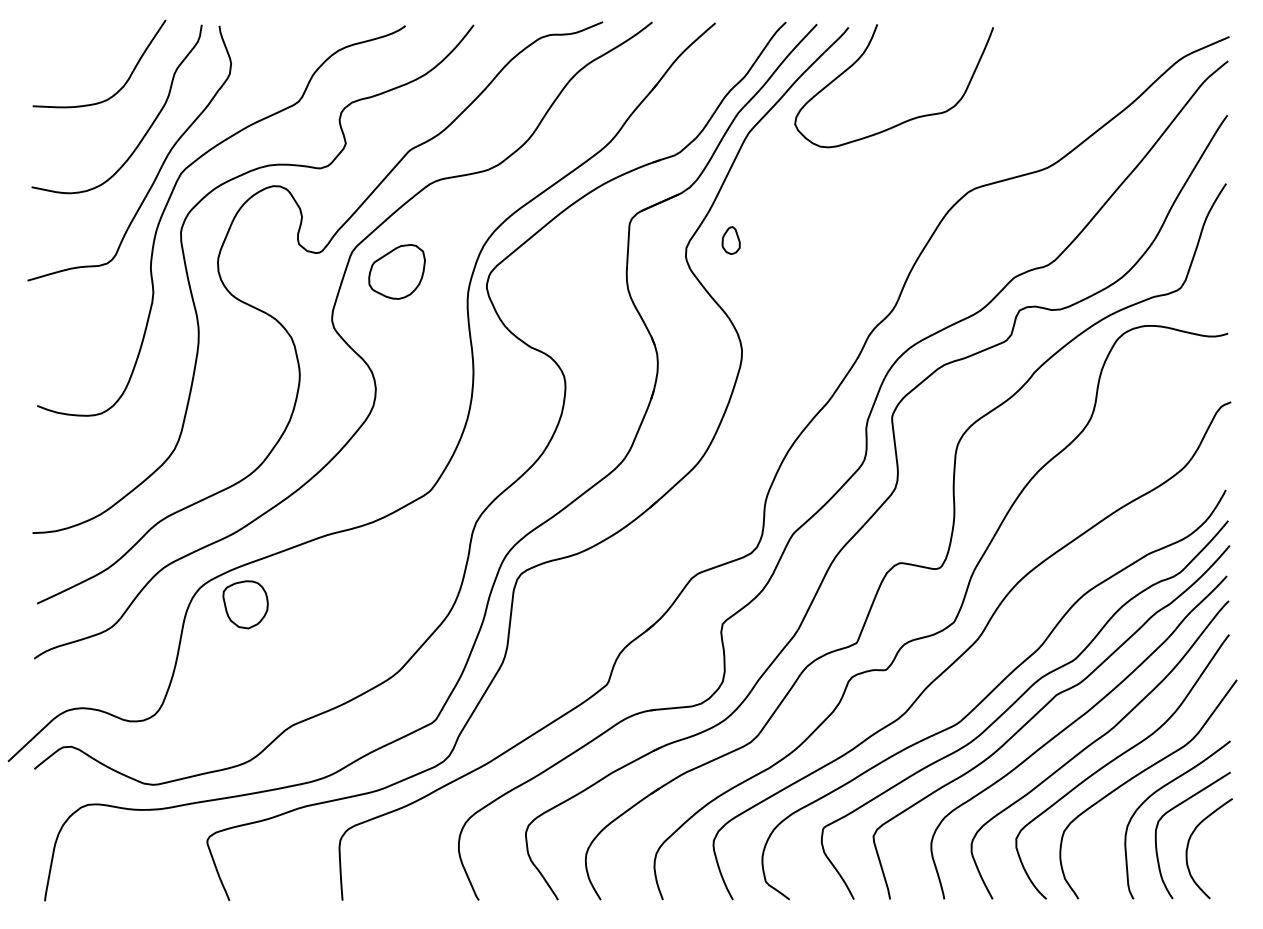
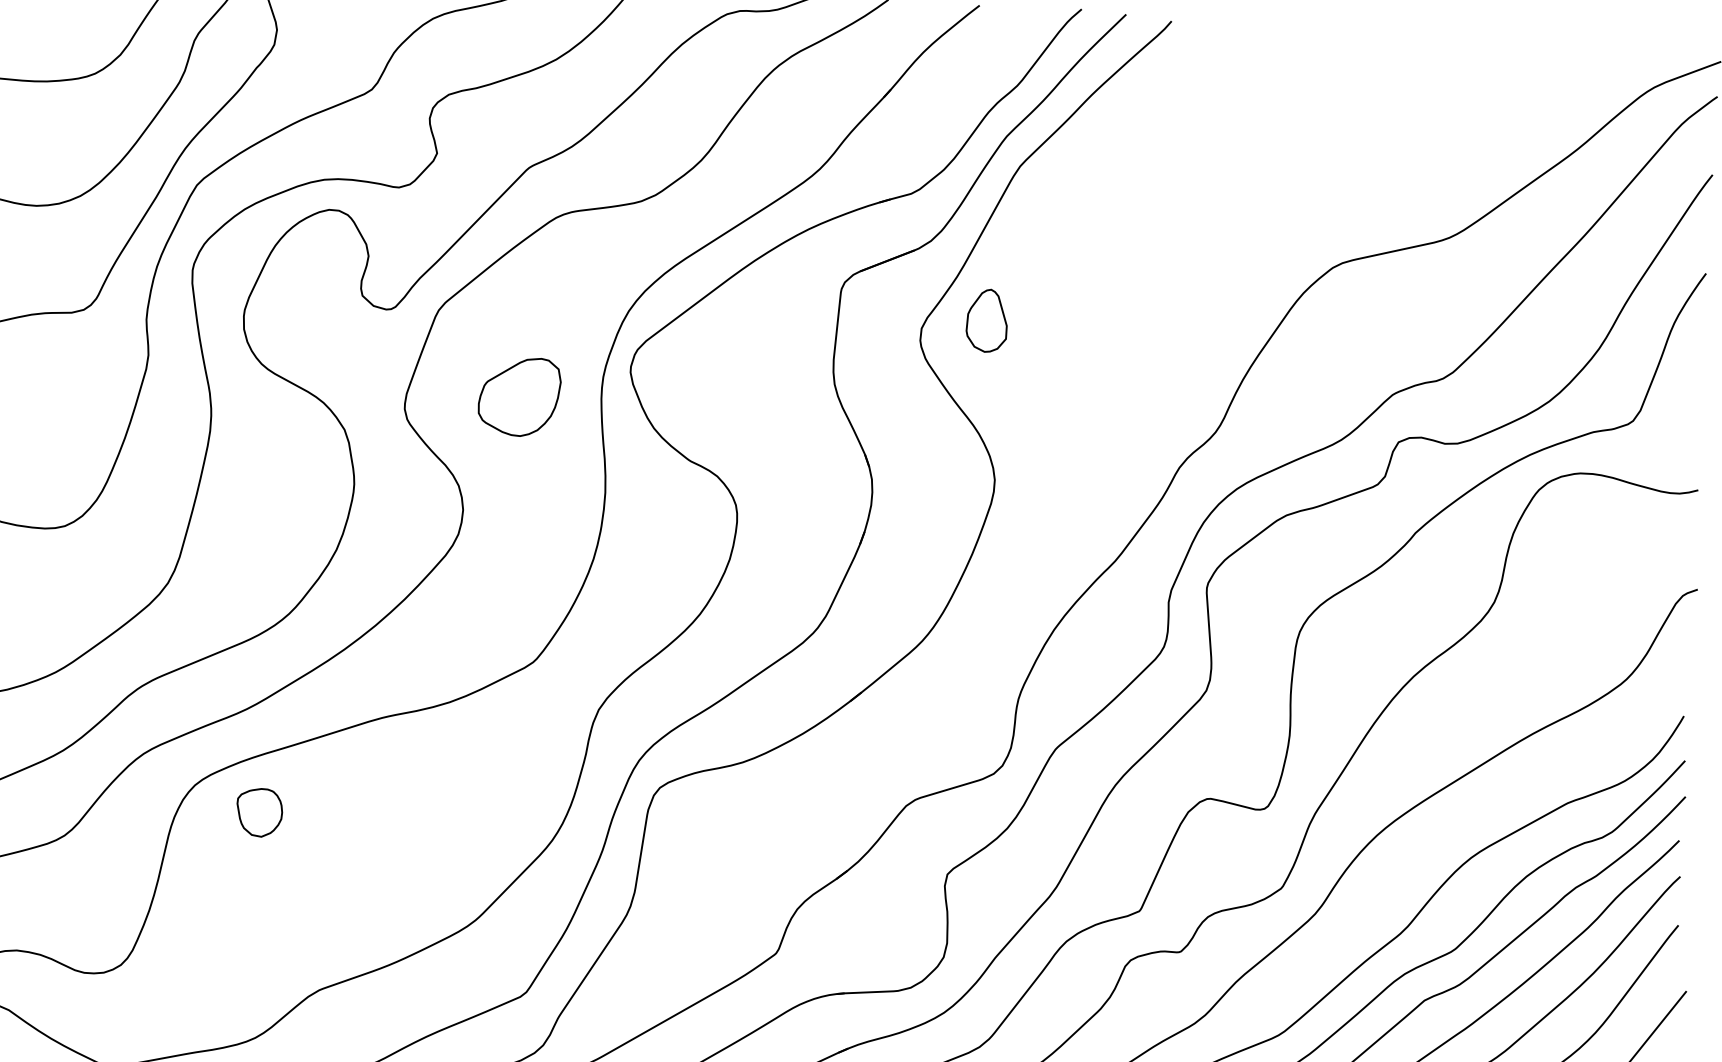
curve: (905, 120) -> (1247, 159), removed
part: (730, 240) -> (985, 320), size x1.6
part: (396, 271) -> (518, 396), moved
part: (245, 604) -> (259, 812), size x0.7

